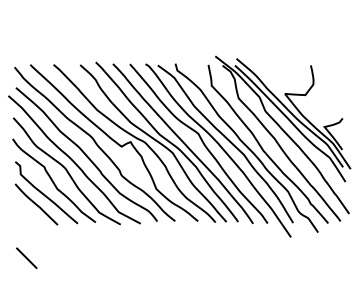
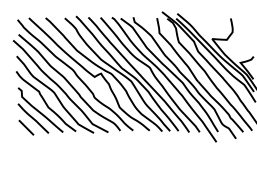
line: (26, 257) -> (26, 127), moved

